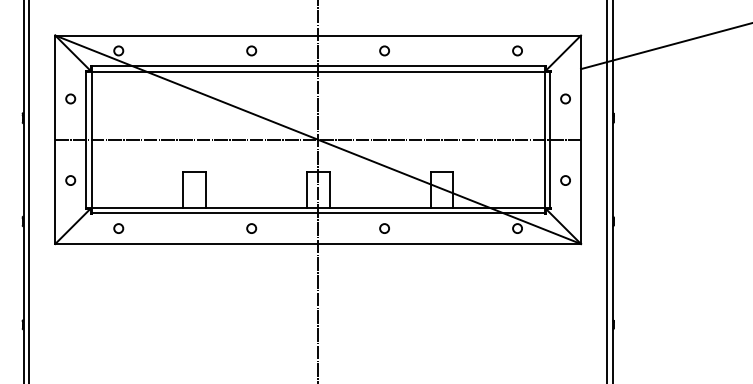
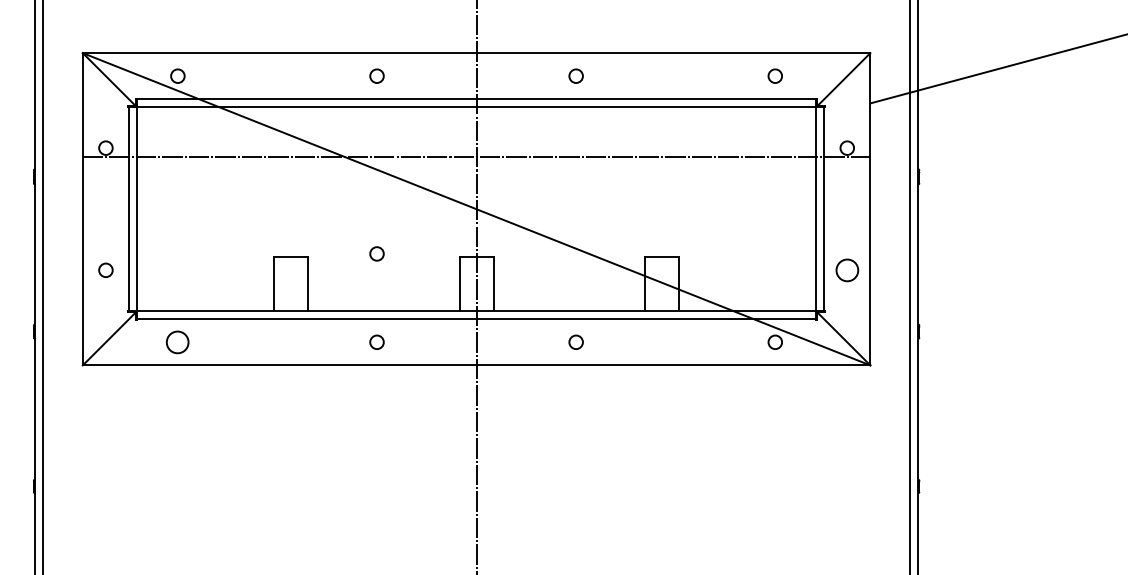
line: (318, 139) -> (477, 156), moved
circle: (251, 169) -> (376, 253), added
circle: (565, 180) -> (847, 270), size x1.6
circle: (118, 228) -> (177, 342), size x1.6

